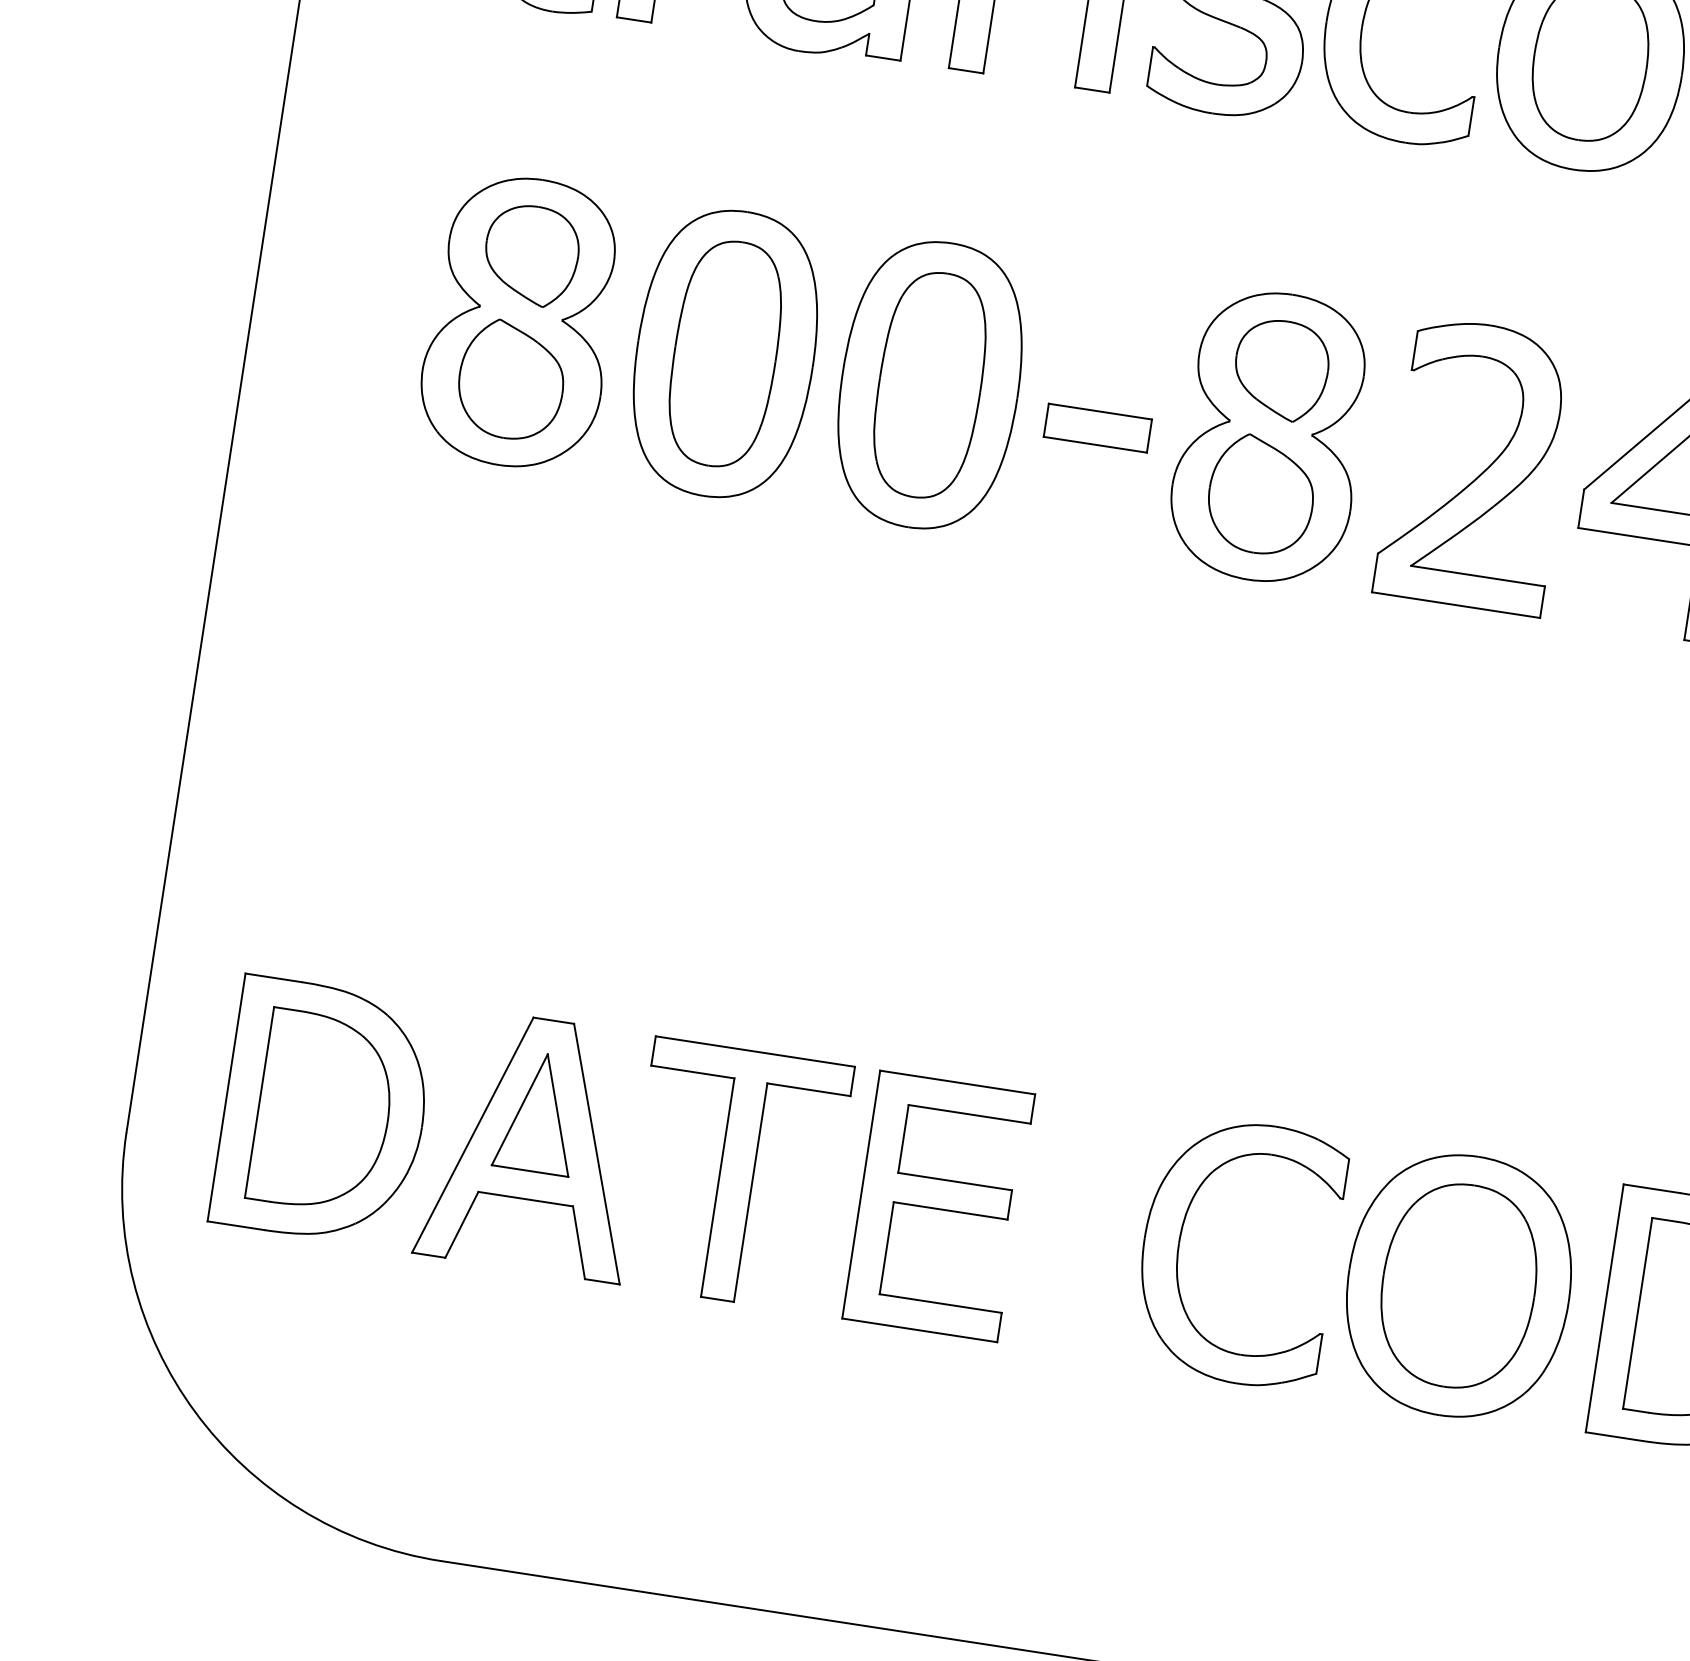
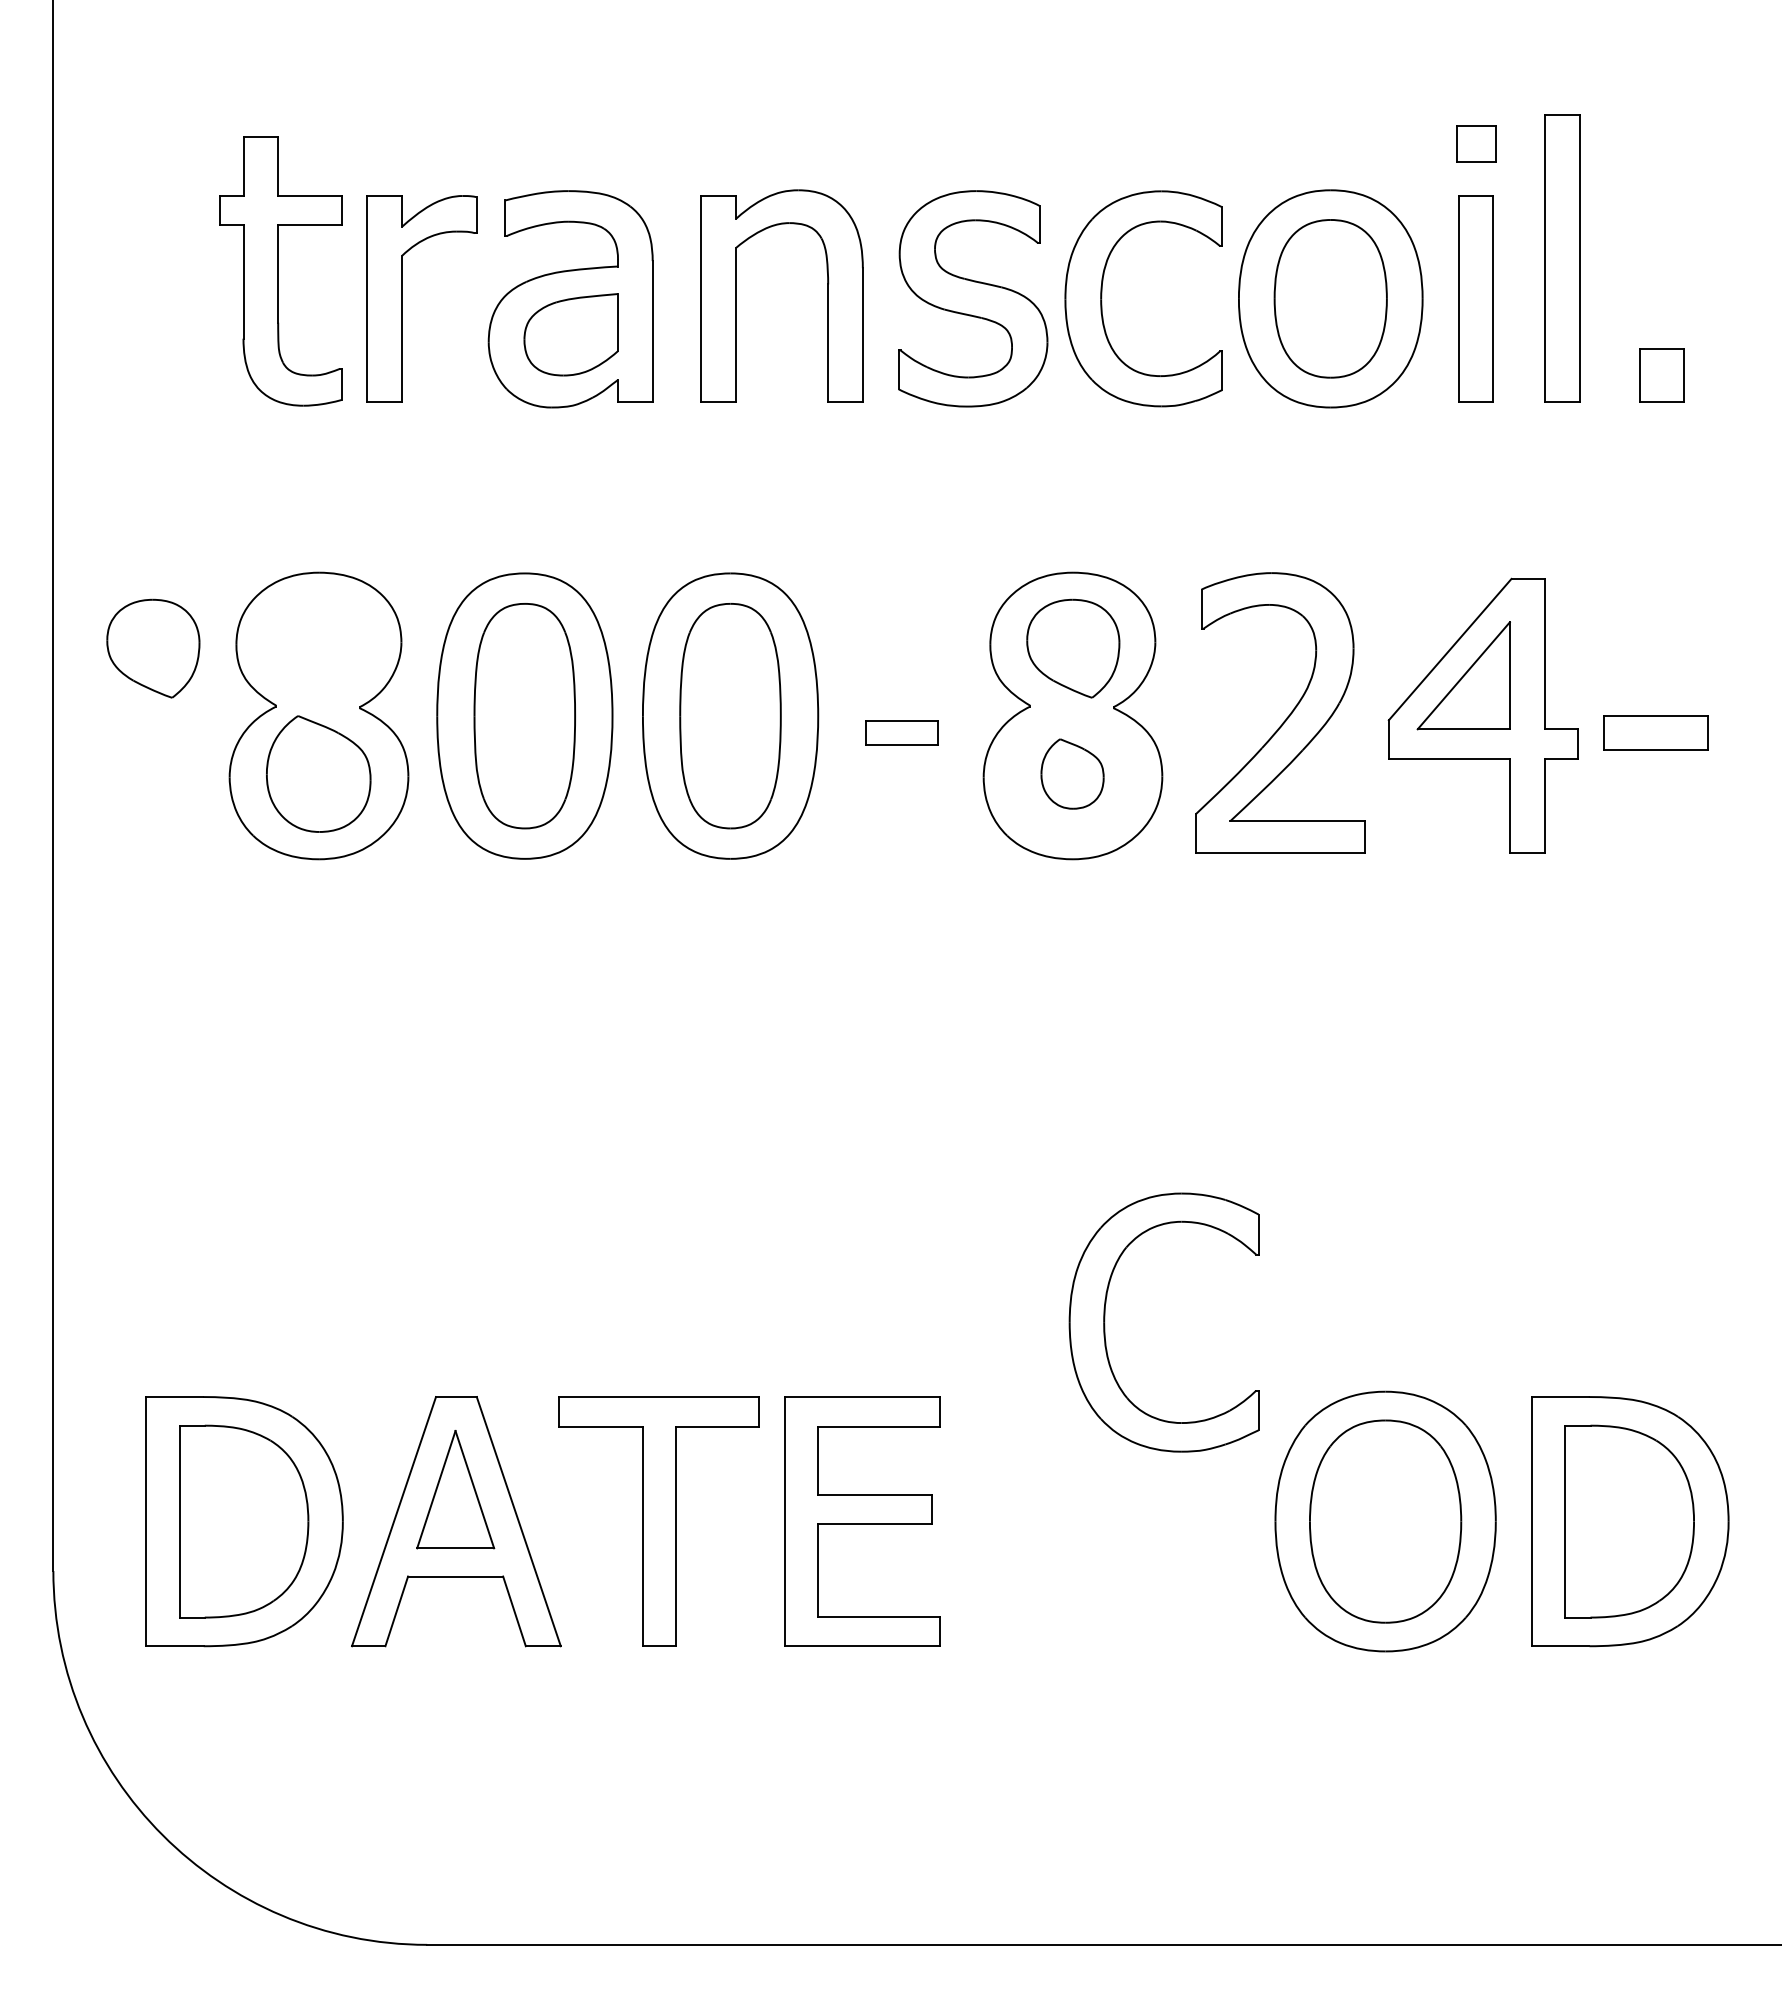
part: (531, 255) -> (153, 648), moved
part: (1097, 427) -> (901, 732), size x0.7
part: (1261, 494) -> (1072, 773), size x0.6
part: (1180, 1243) -> (1105, 1322), moved

